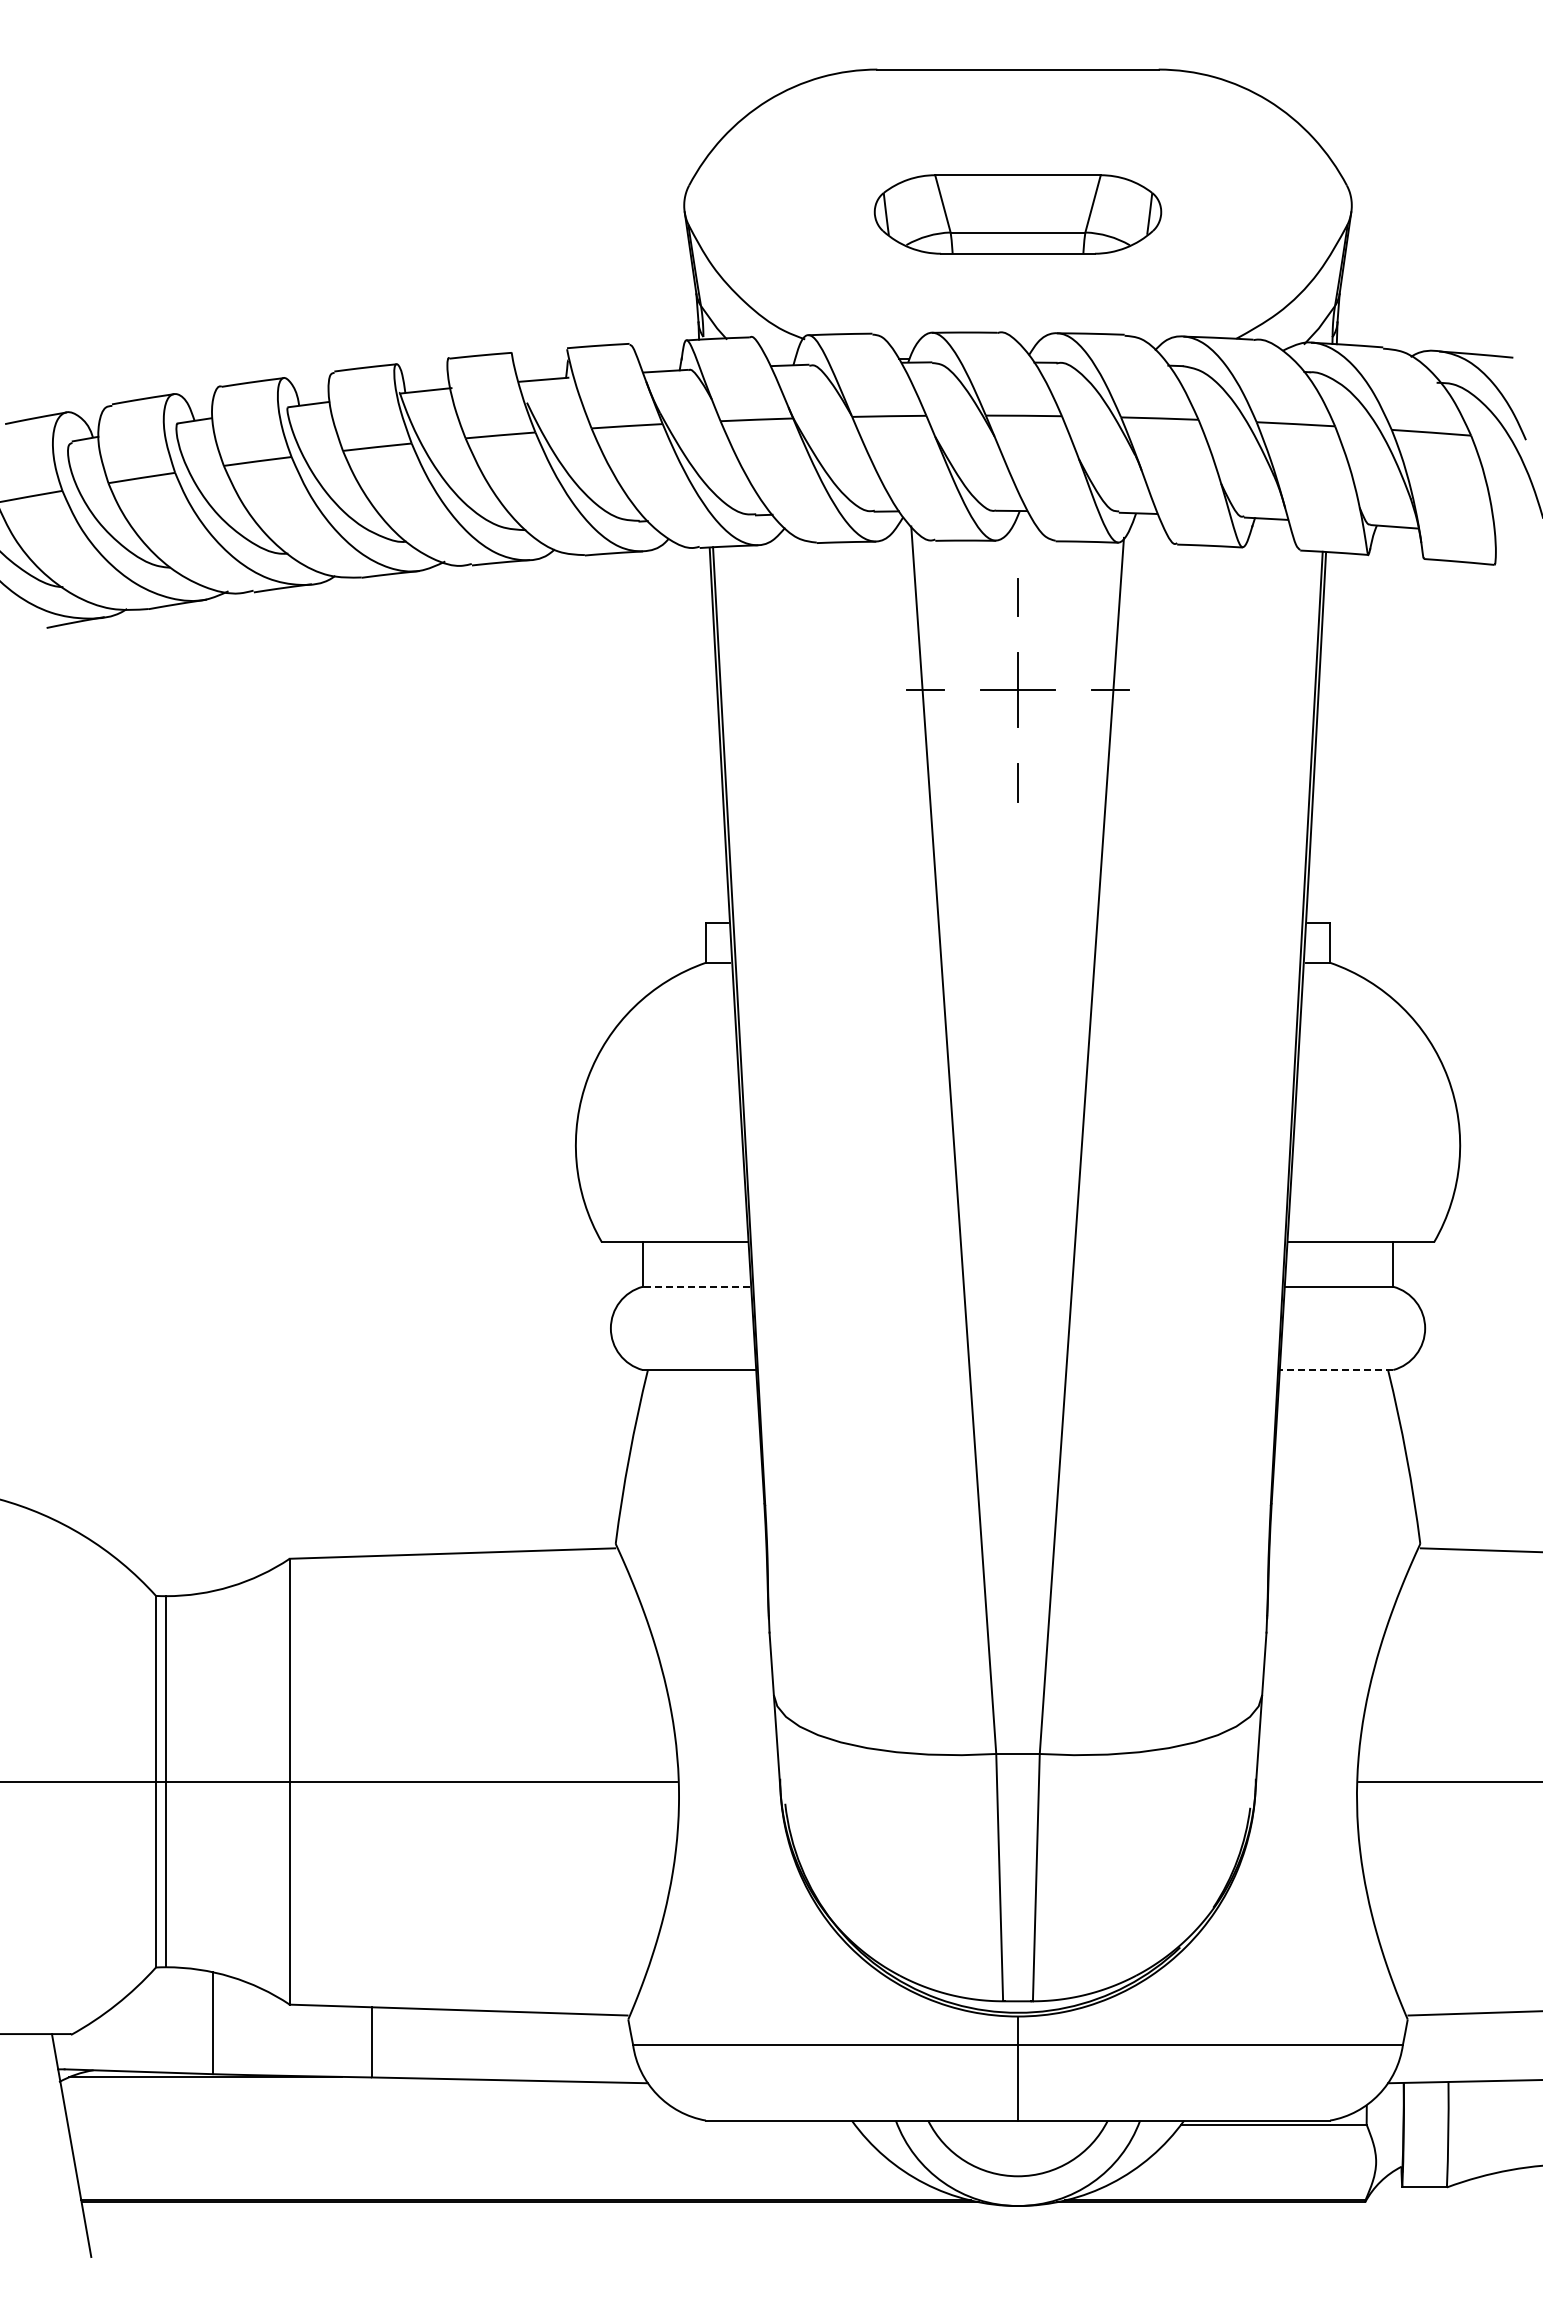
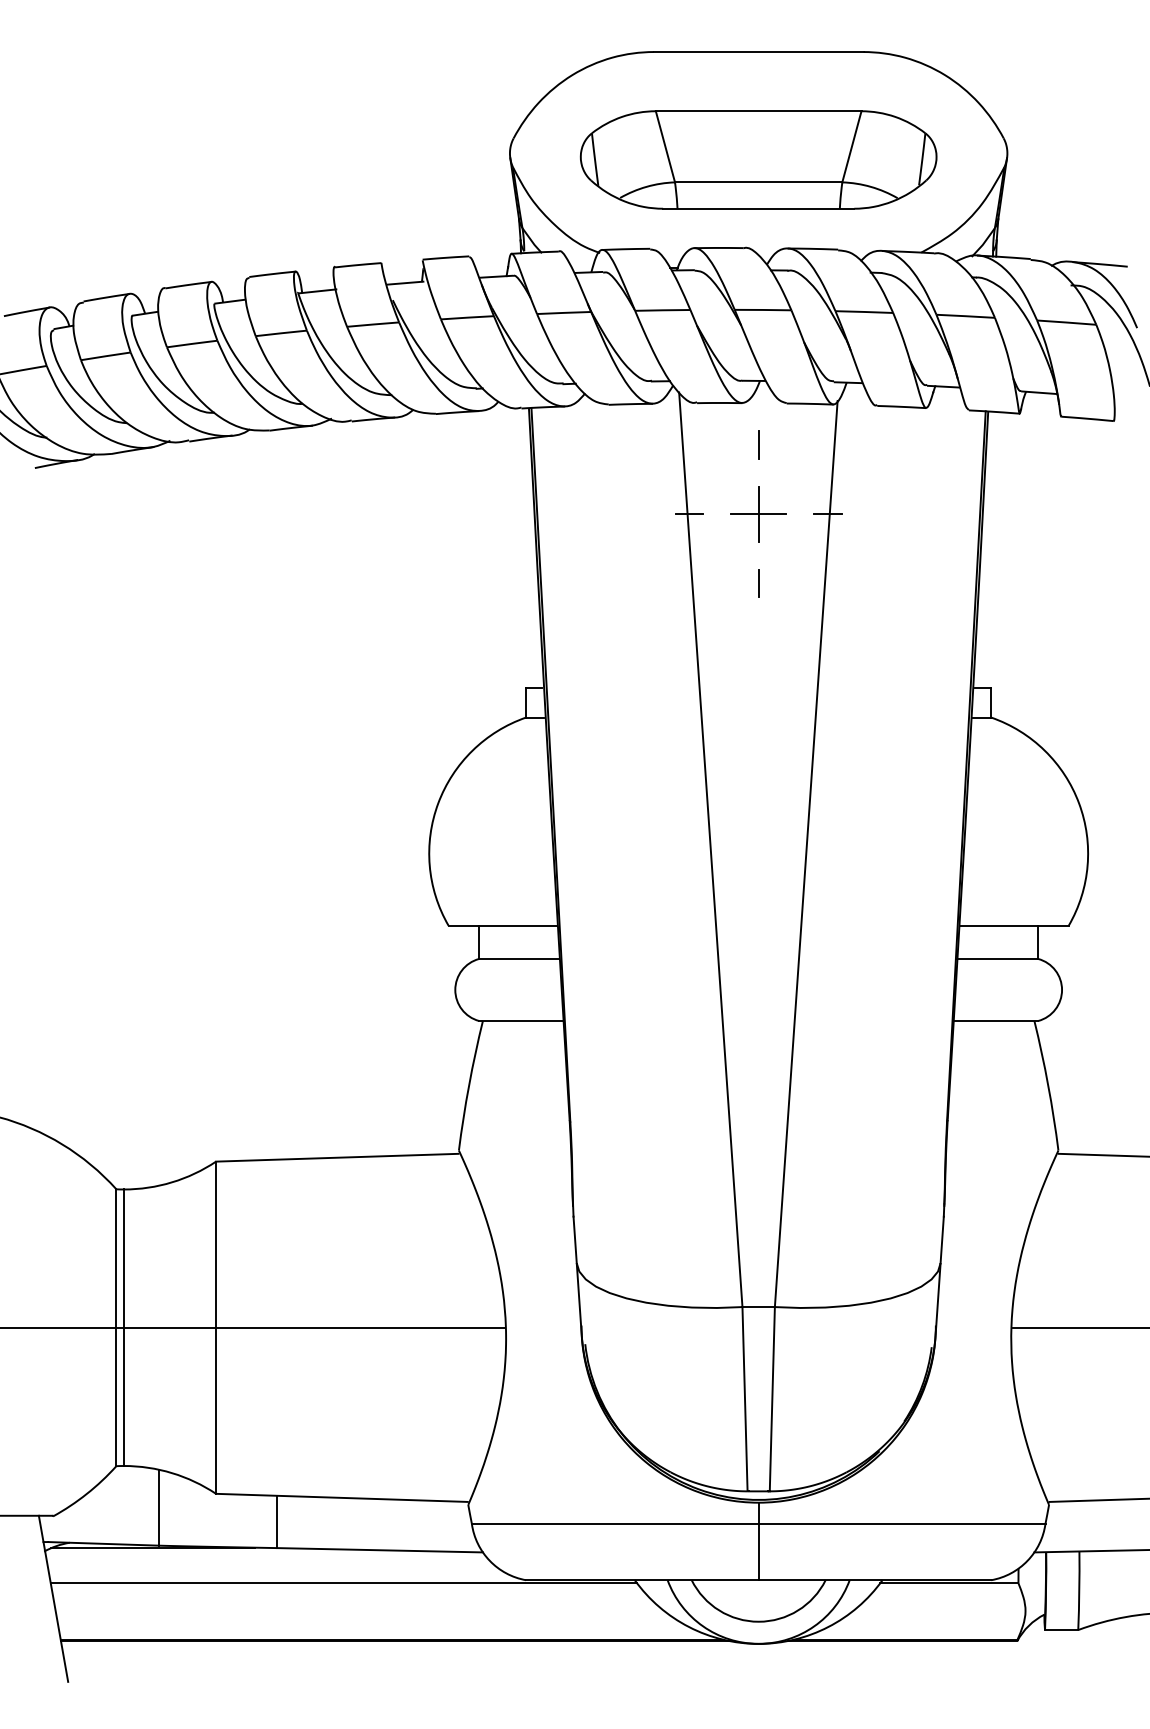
part: (1017, 214) -> (758, 160), size x1.67
line: (695, 1286) -> (518, 958), dashed -> solid
line: (1336, 1370) -> (995, 1021), dashed -> solid
line: (460, 2124) -> (343, 1583), added

